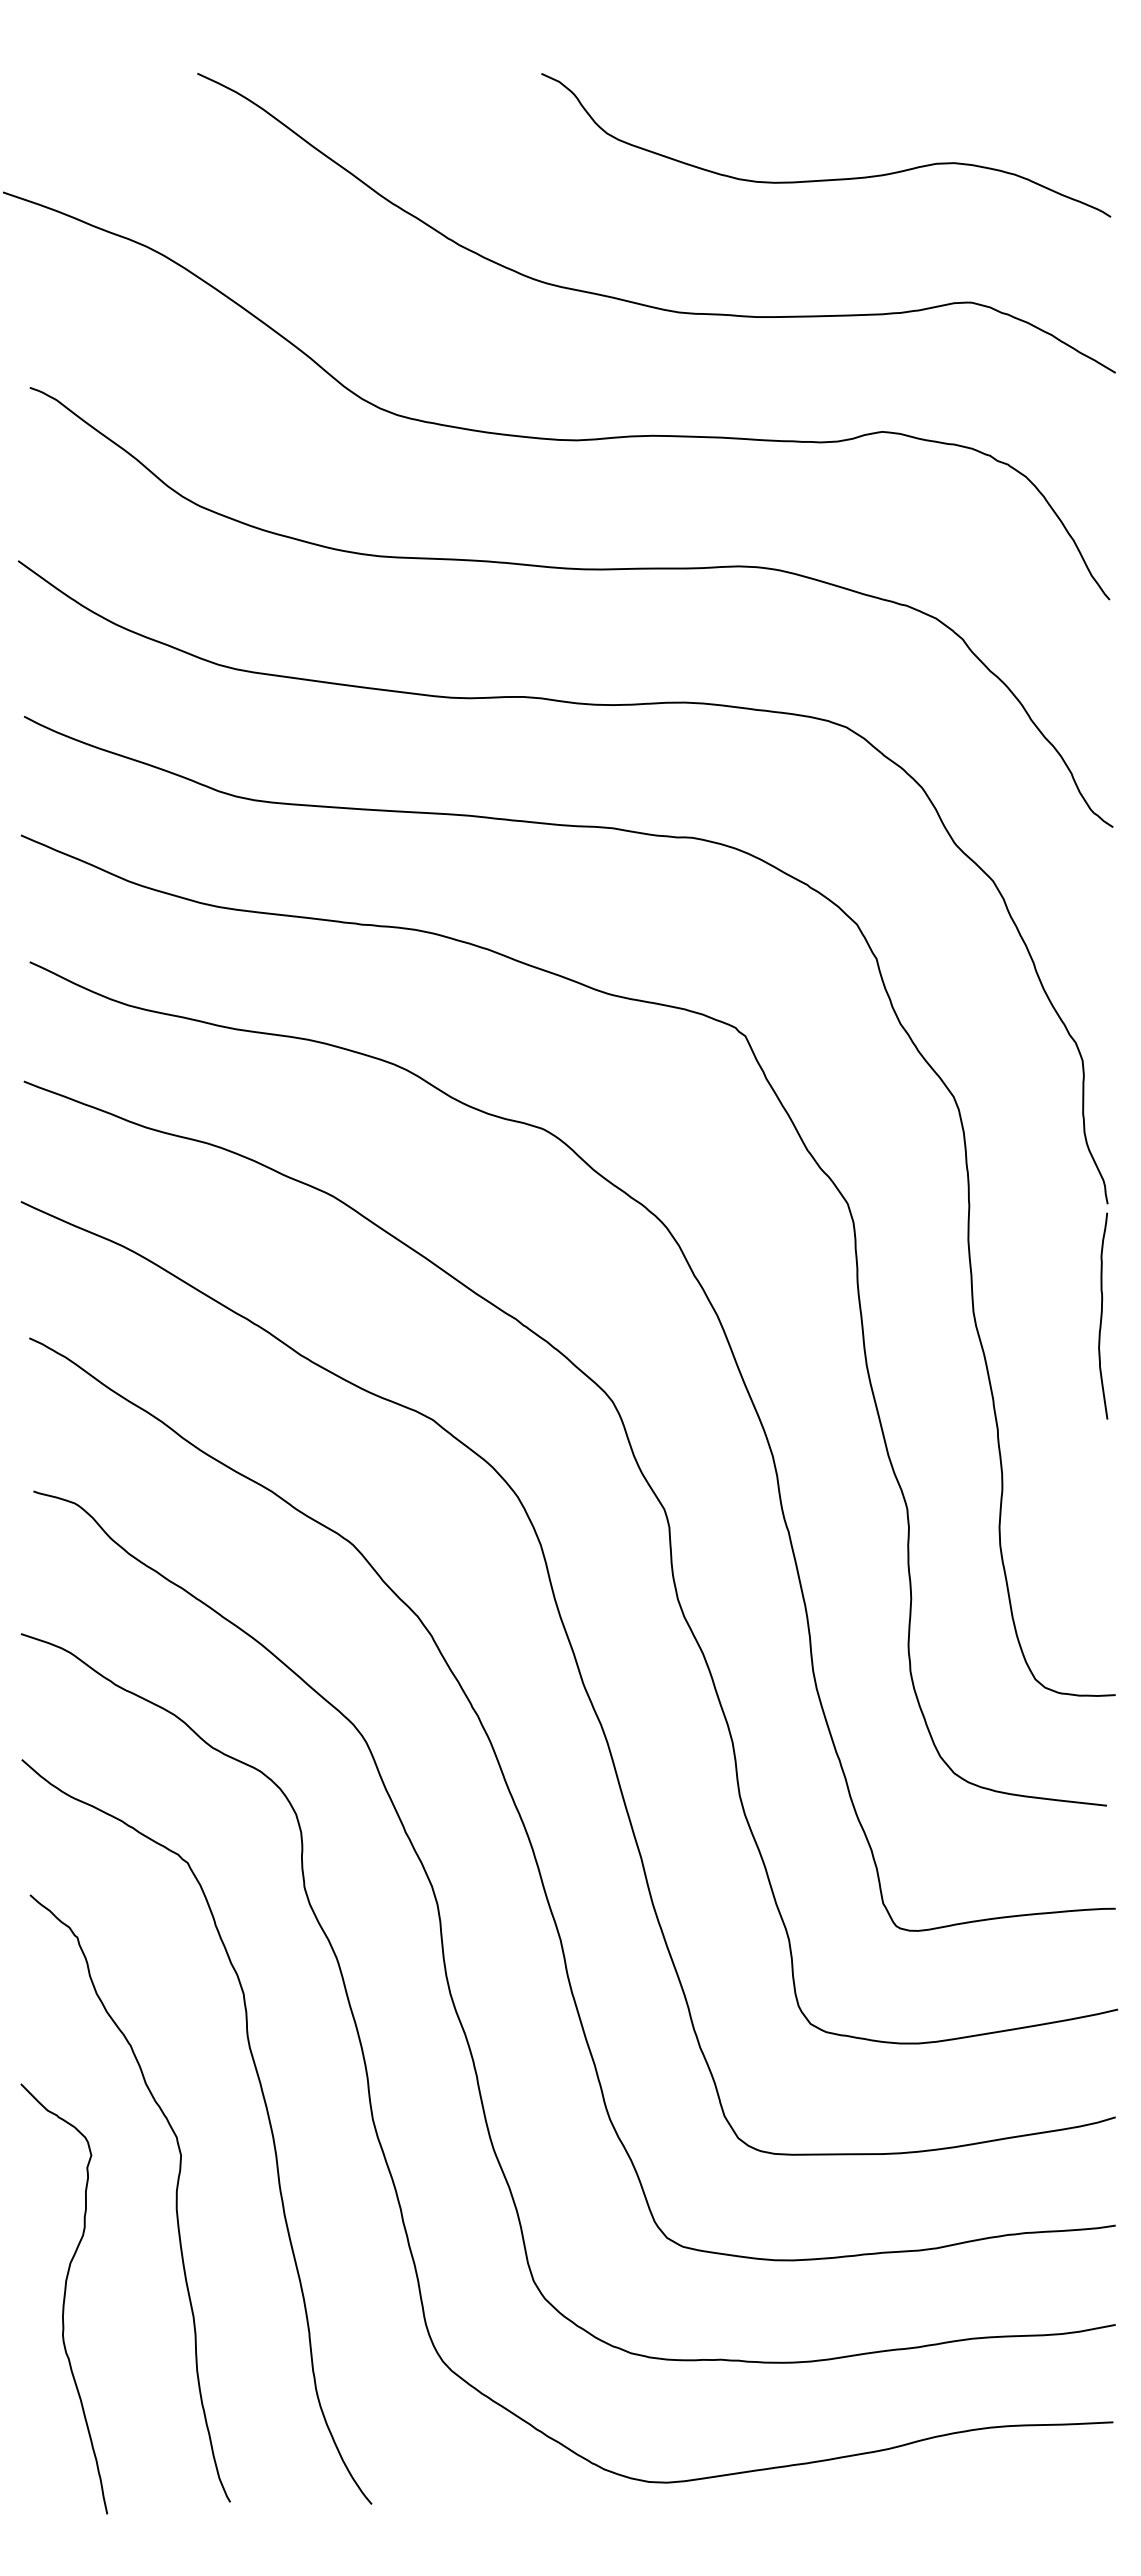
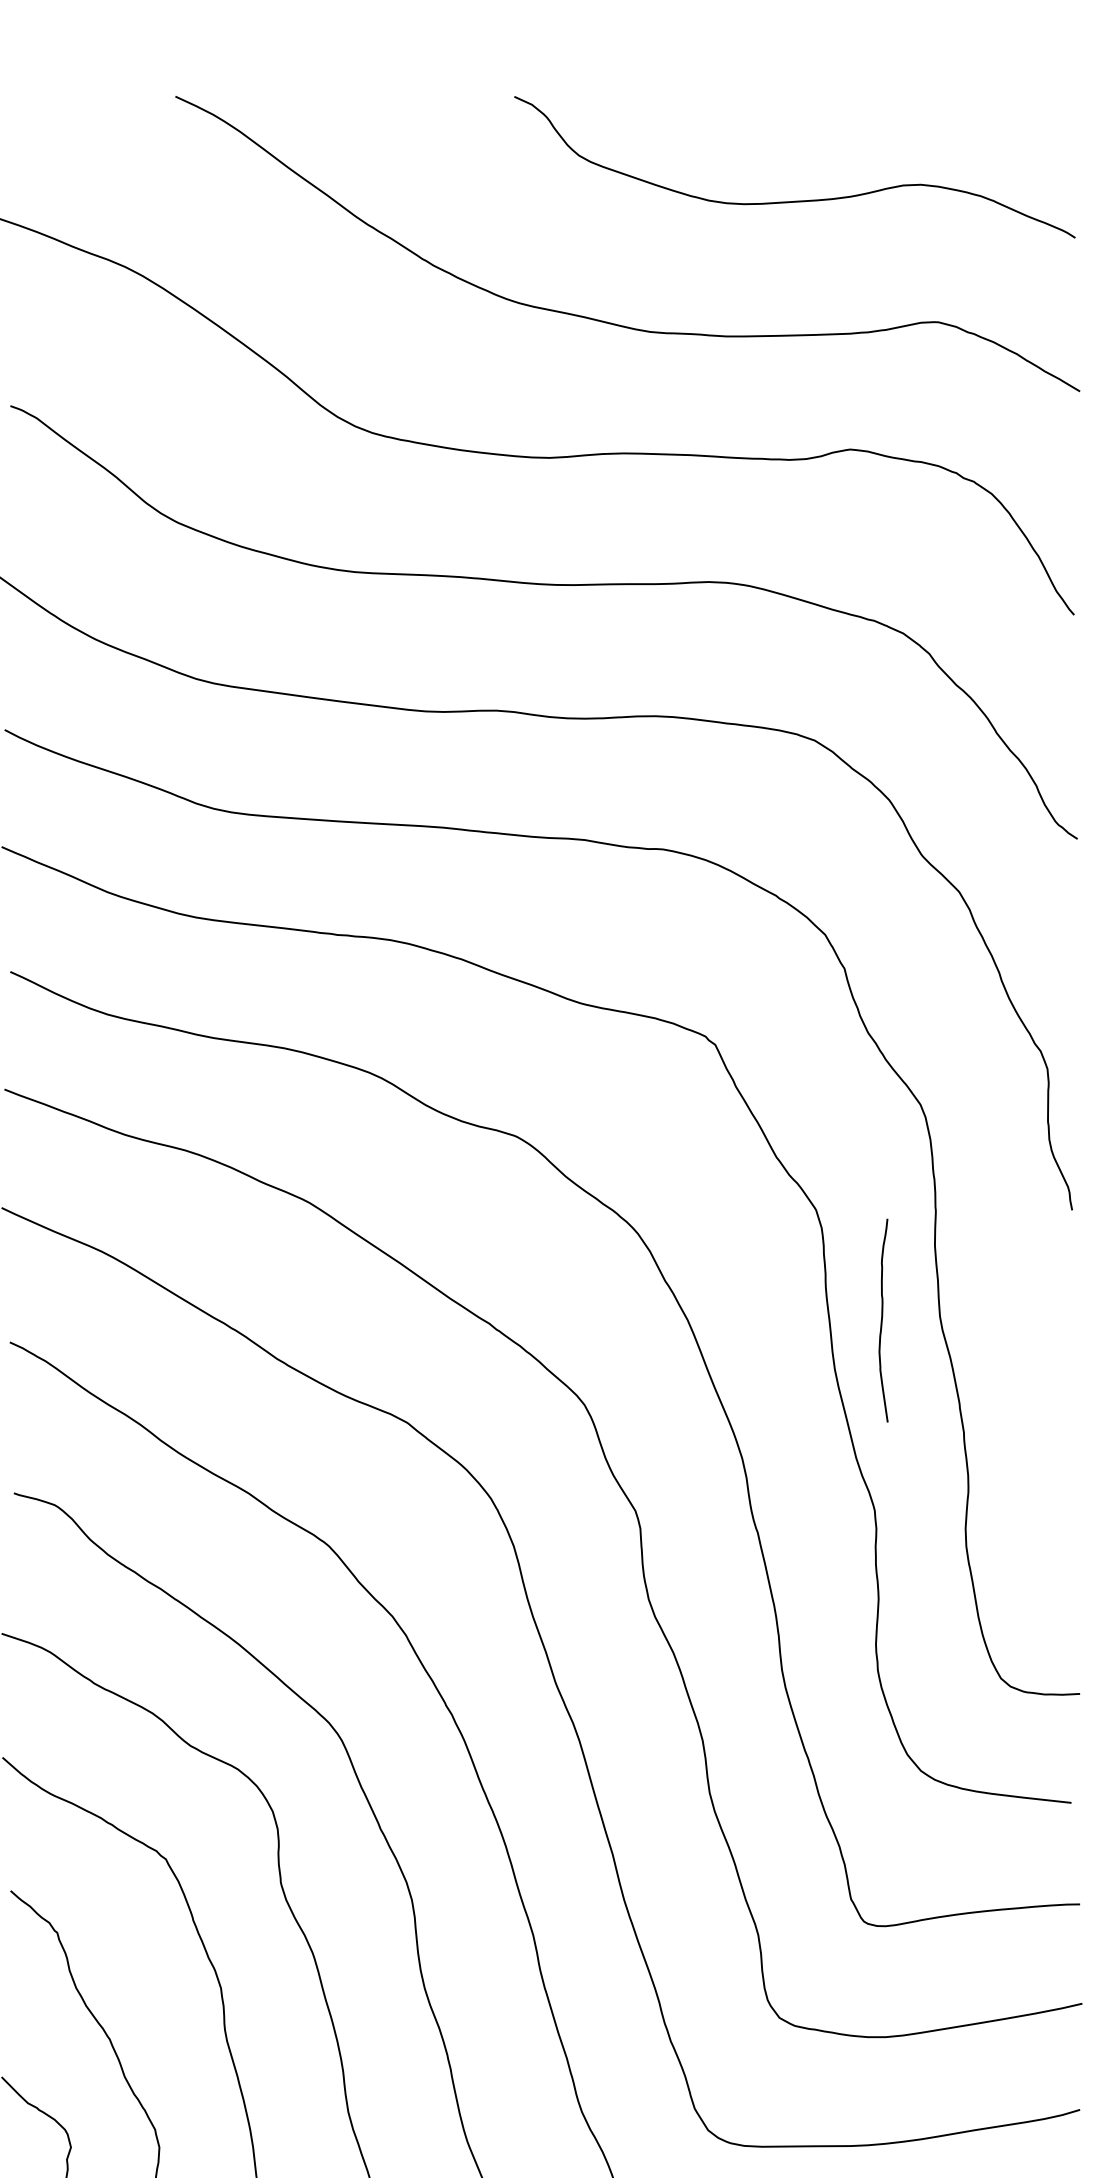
curve: (1102, 1315) -> (882, 1319), moved

